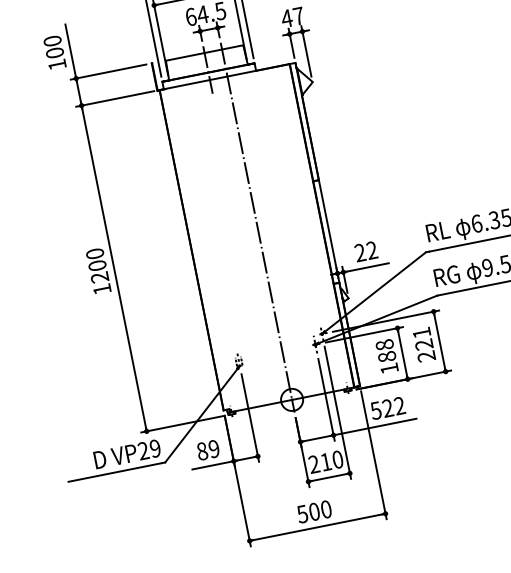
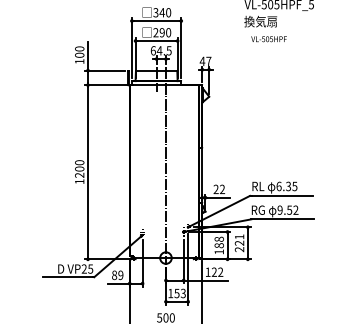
text: (374, 409) -> (207, 271), 522 -> 122
text: (154, 447) -> (90, 268), VP29 -> VP25
text: (325, 462) -> (176, 293), 210 -> 153

